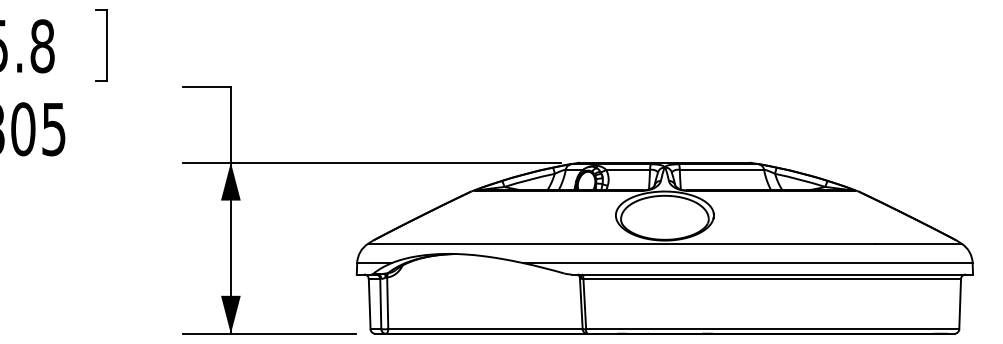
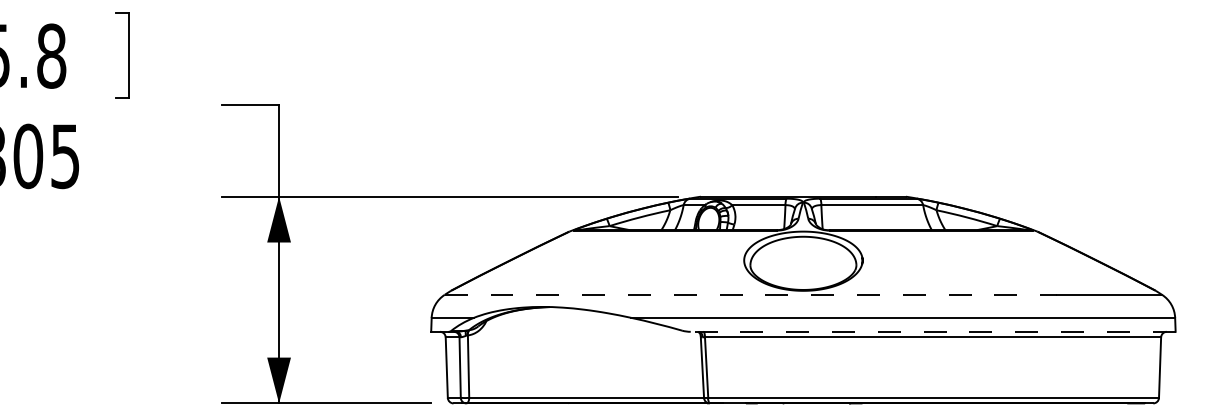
line: (621, 243) -> (751, 294), solid -> dashed
line: (771, 274) -> (932, 331), solid -> dashed

